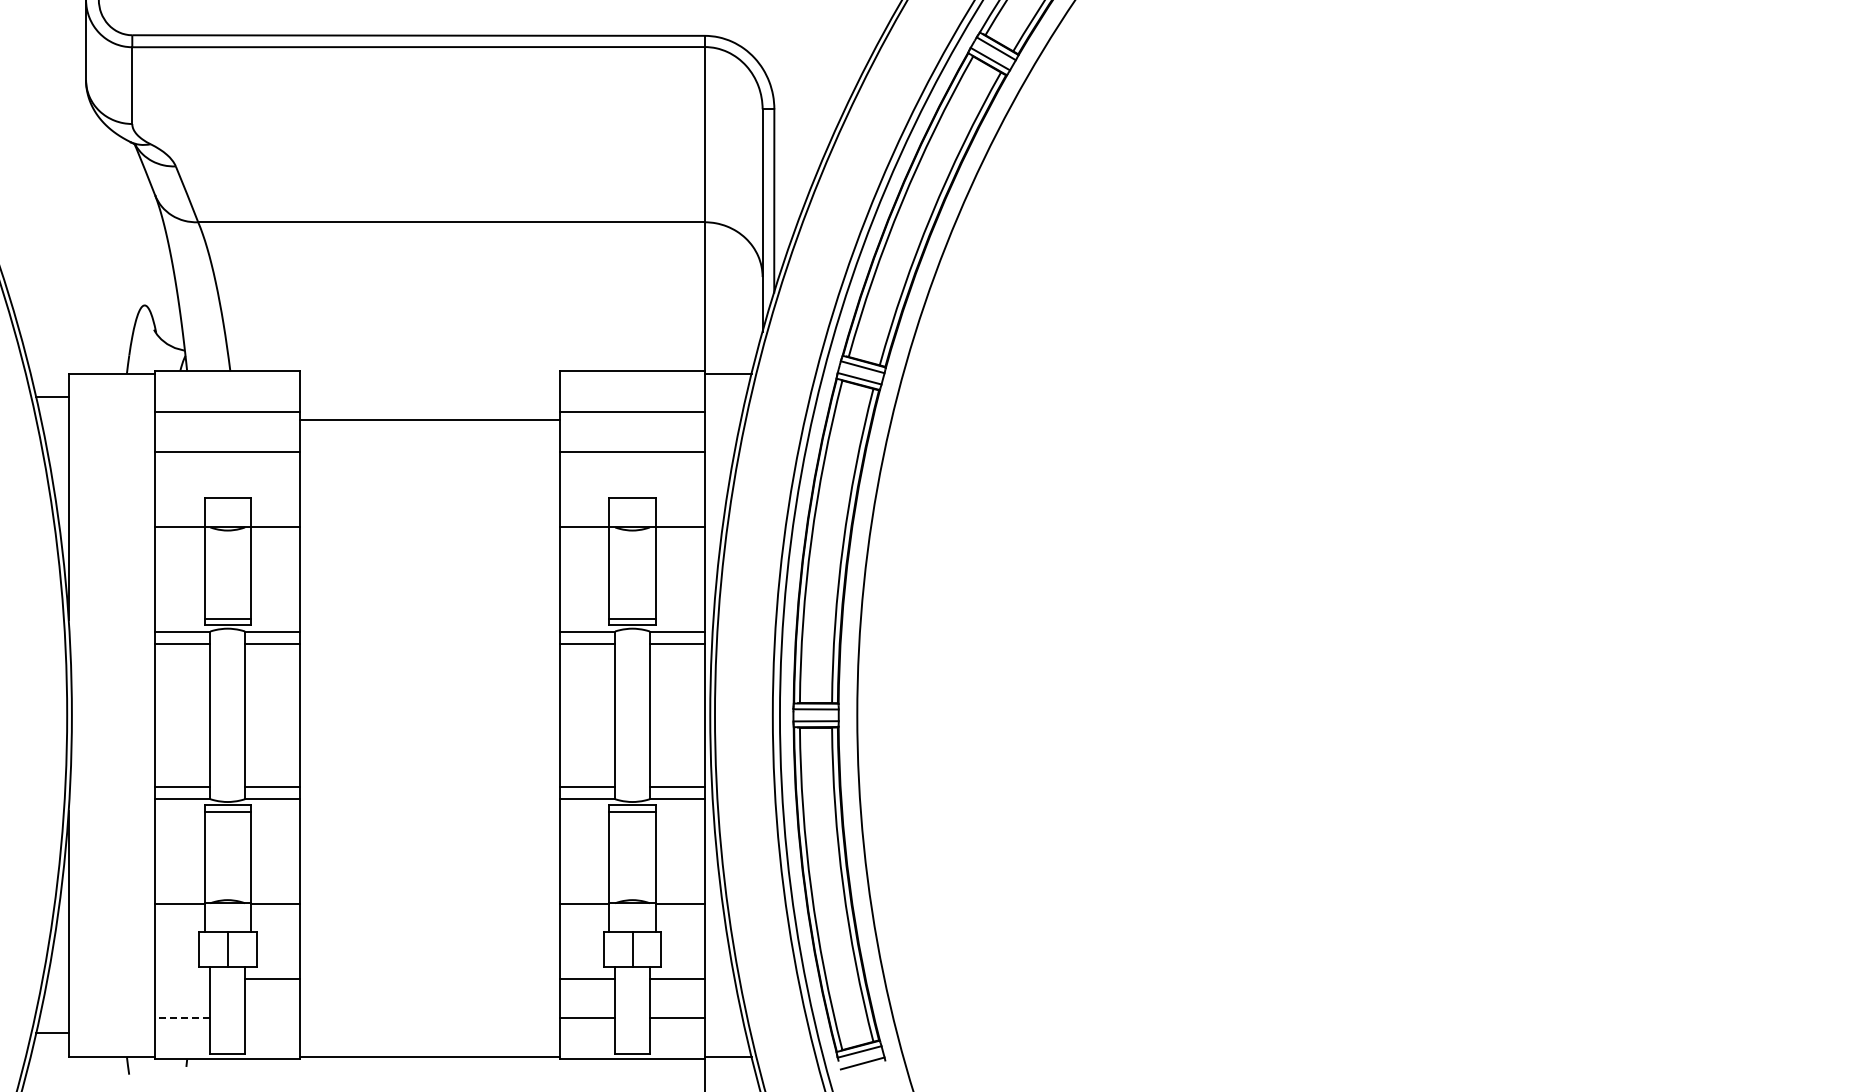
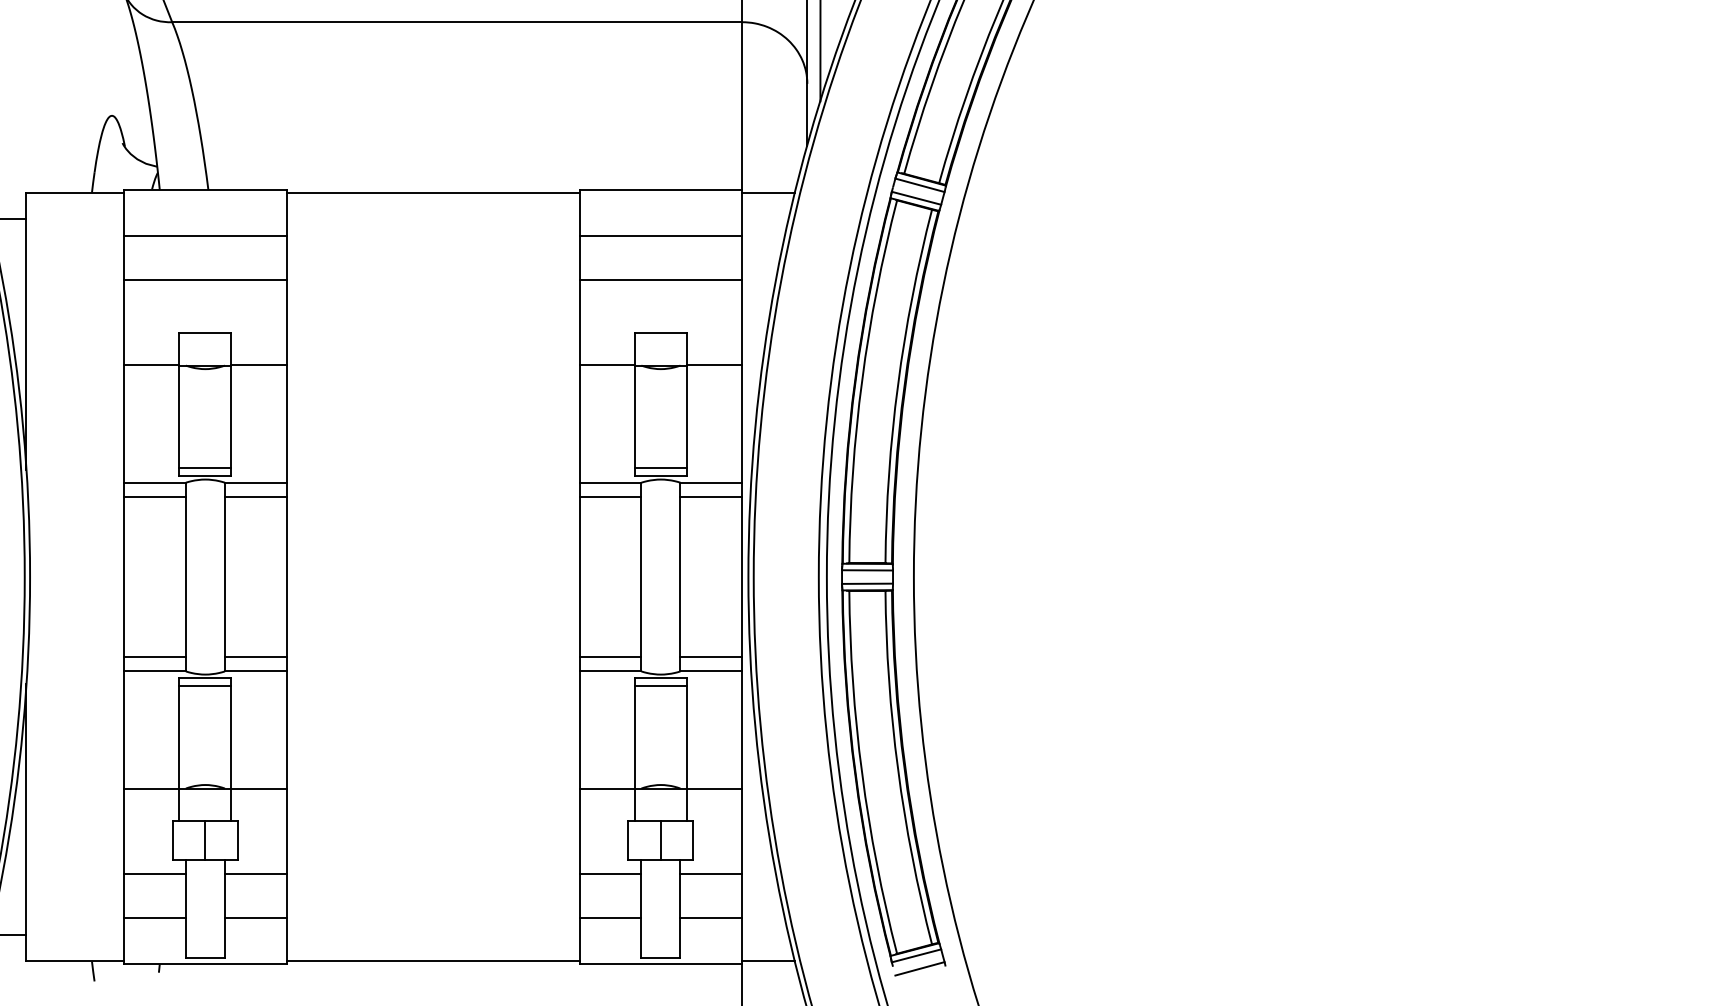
line: (430, 420) -> (433, 193), moved
line: (182, 979) -> (154, 874), added
line: (182, 1018) -> (154, 918), dashed -> solid
line: (272, 1018) -> (255, 918), added

